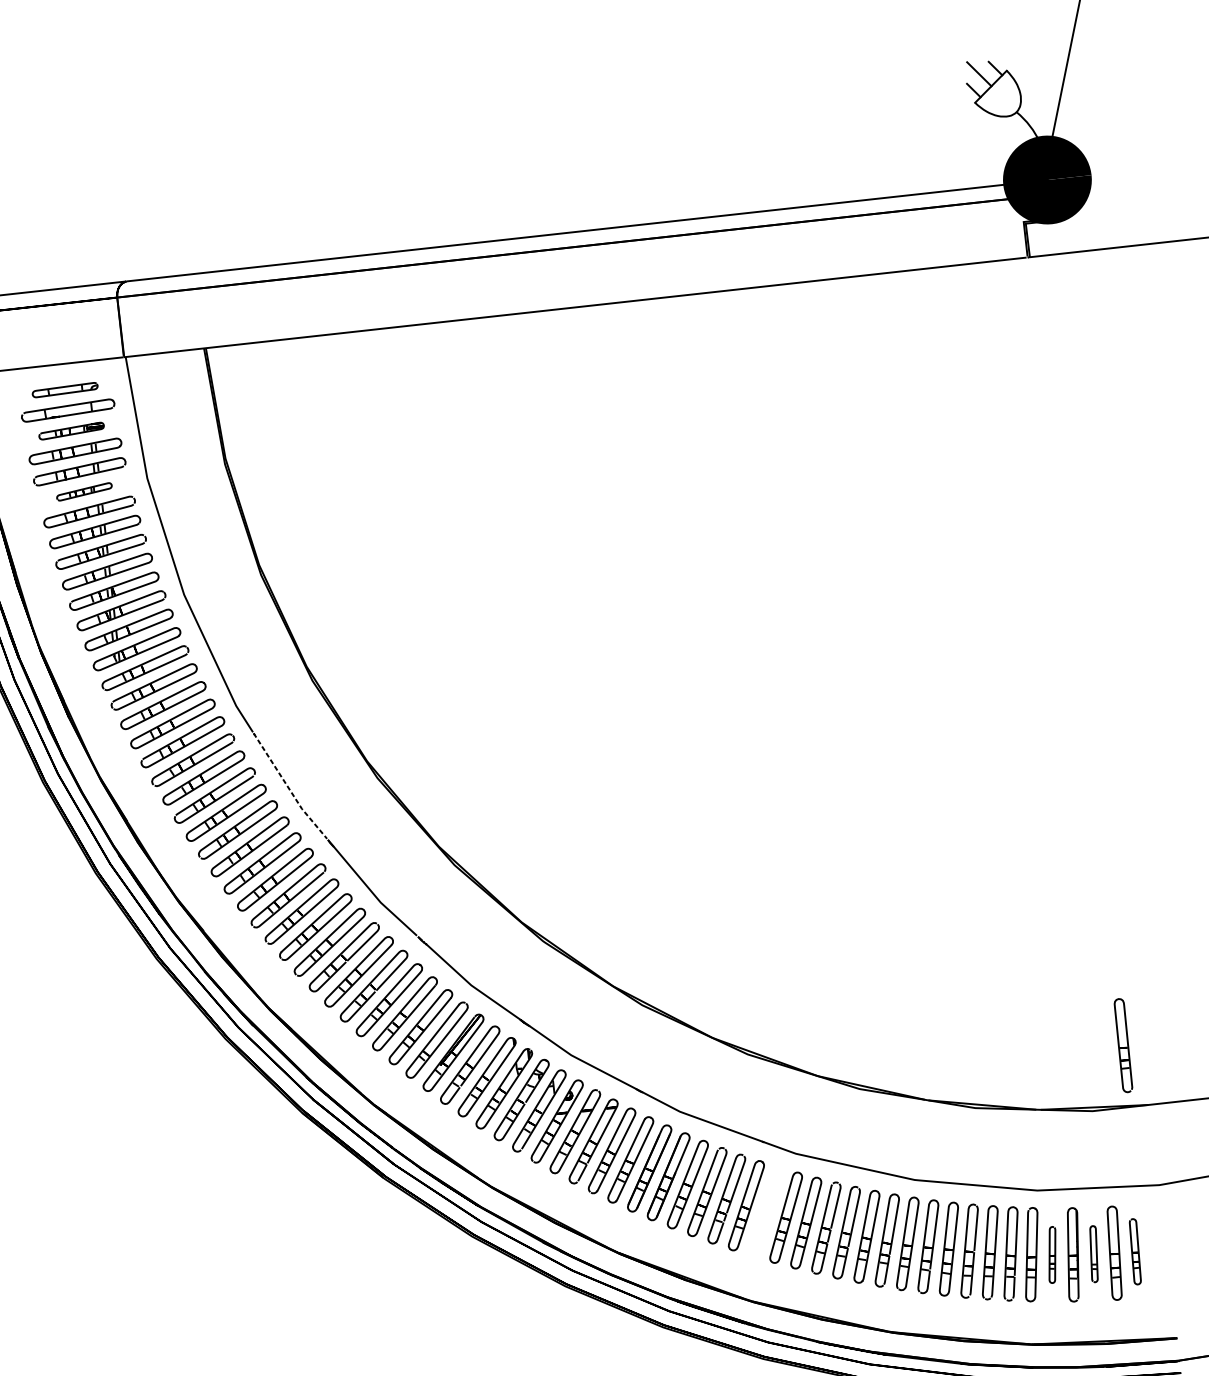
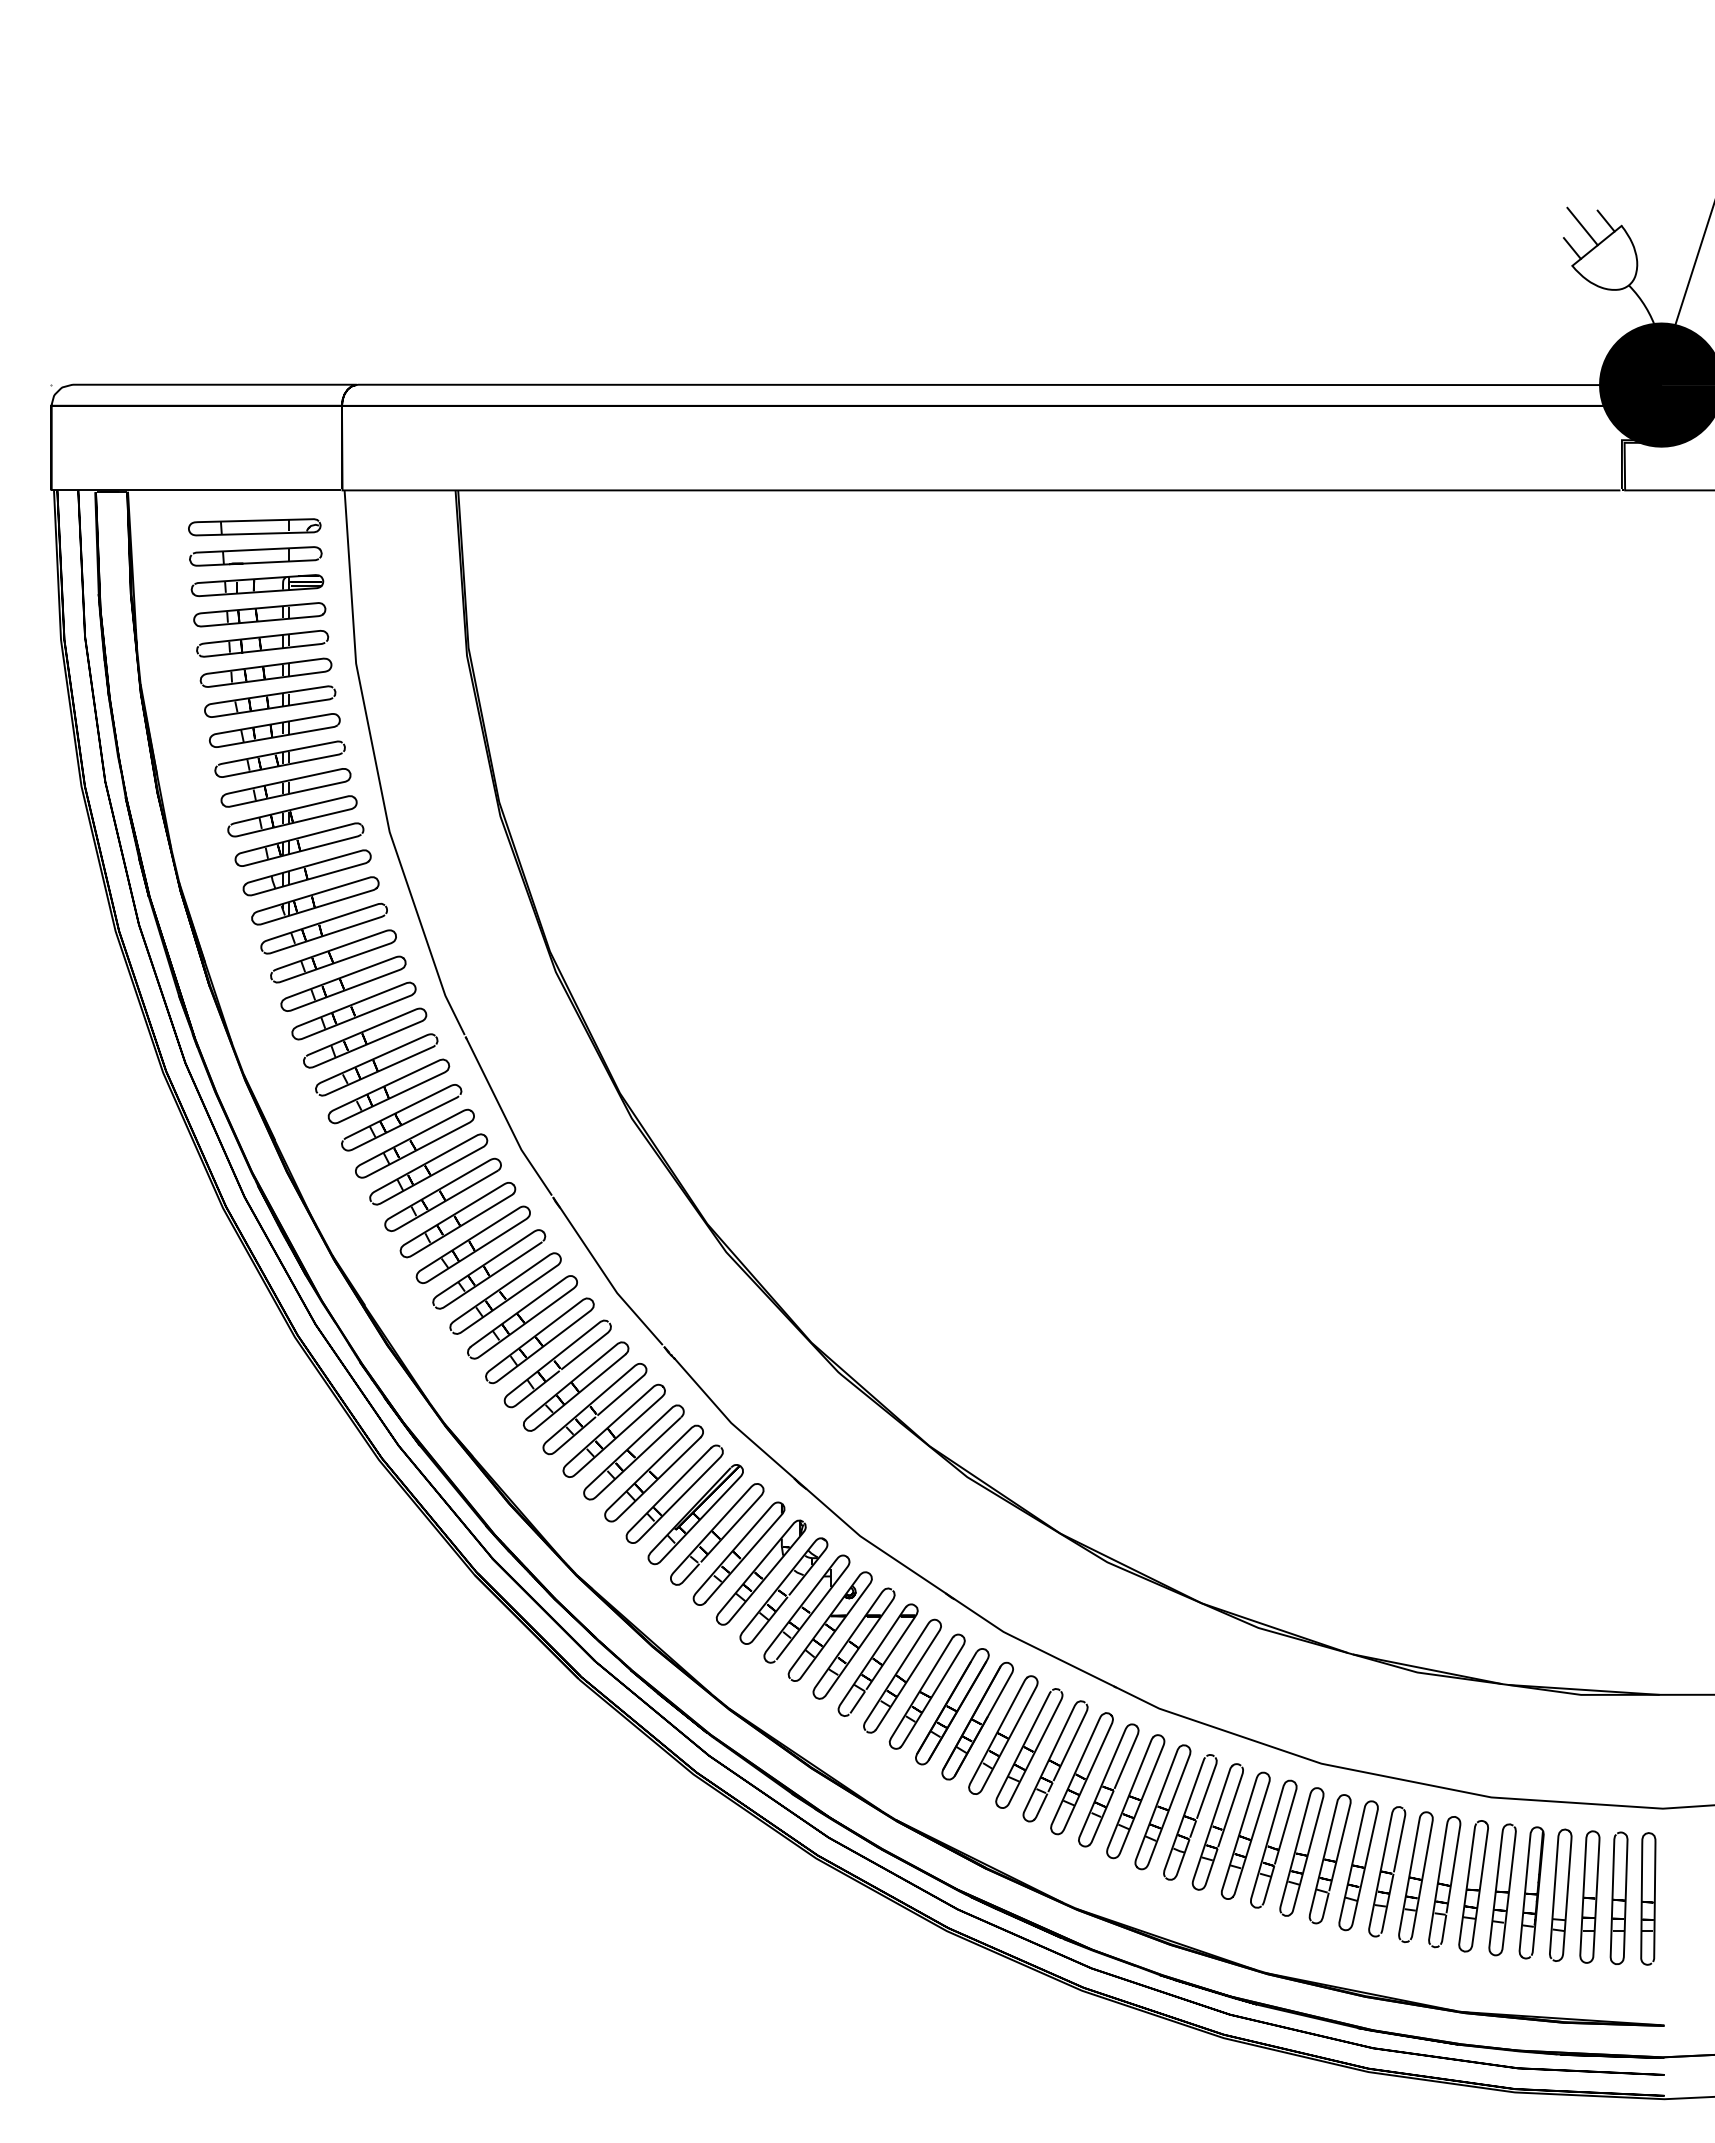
part: (64, 390) -> (254, 527), size x1.43
part: (71, 430) -> (257, 585), size x1.43
part: (84, 491) -> (265, 672), size x1.67
line: (288, 787) -> (506, 1118), dashed -> solid
part: (1123, 1045) -> (1648, 1898), moved
part: (766, 1211) -> (1108, 1785), added
part: (1134, 1251) -> (1618, 1897), size x1.43
part: (1093, 1253) -> (1560, 1894), size x1.67
part: (1052, 1254) -> (1502, 1889), size x1.67

